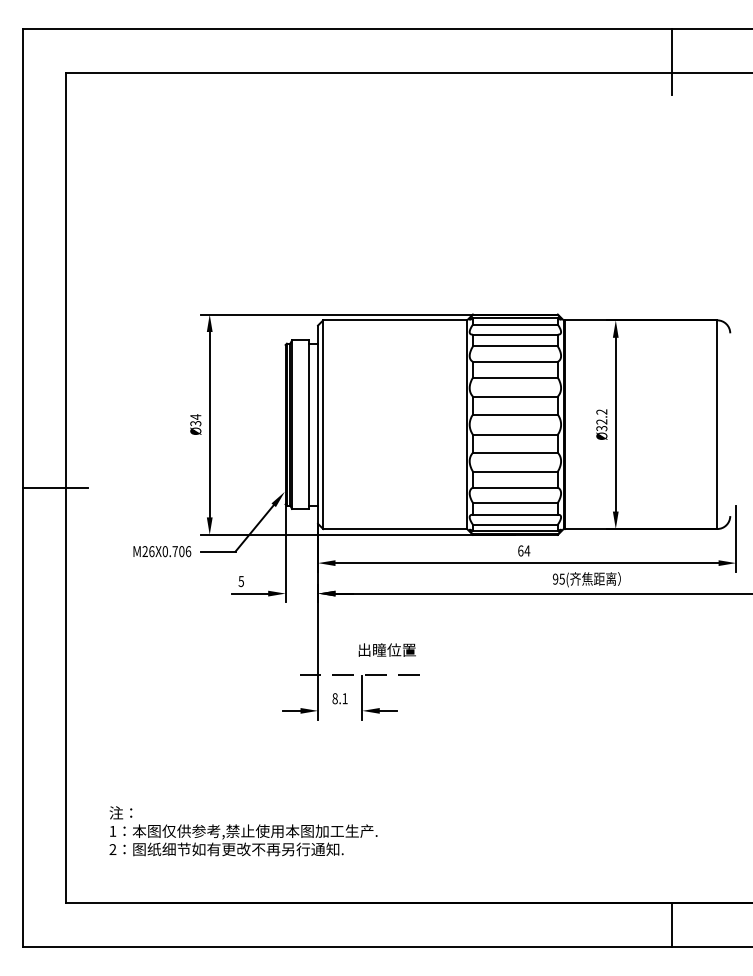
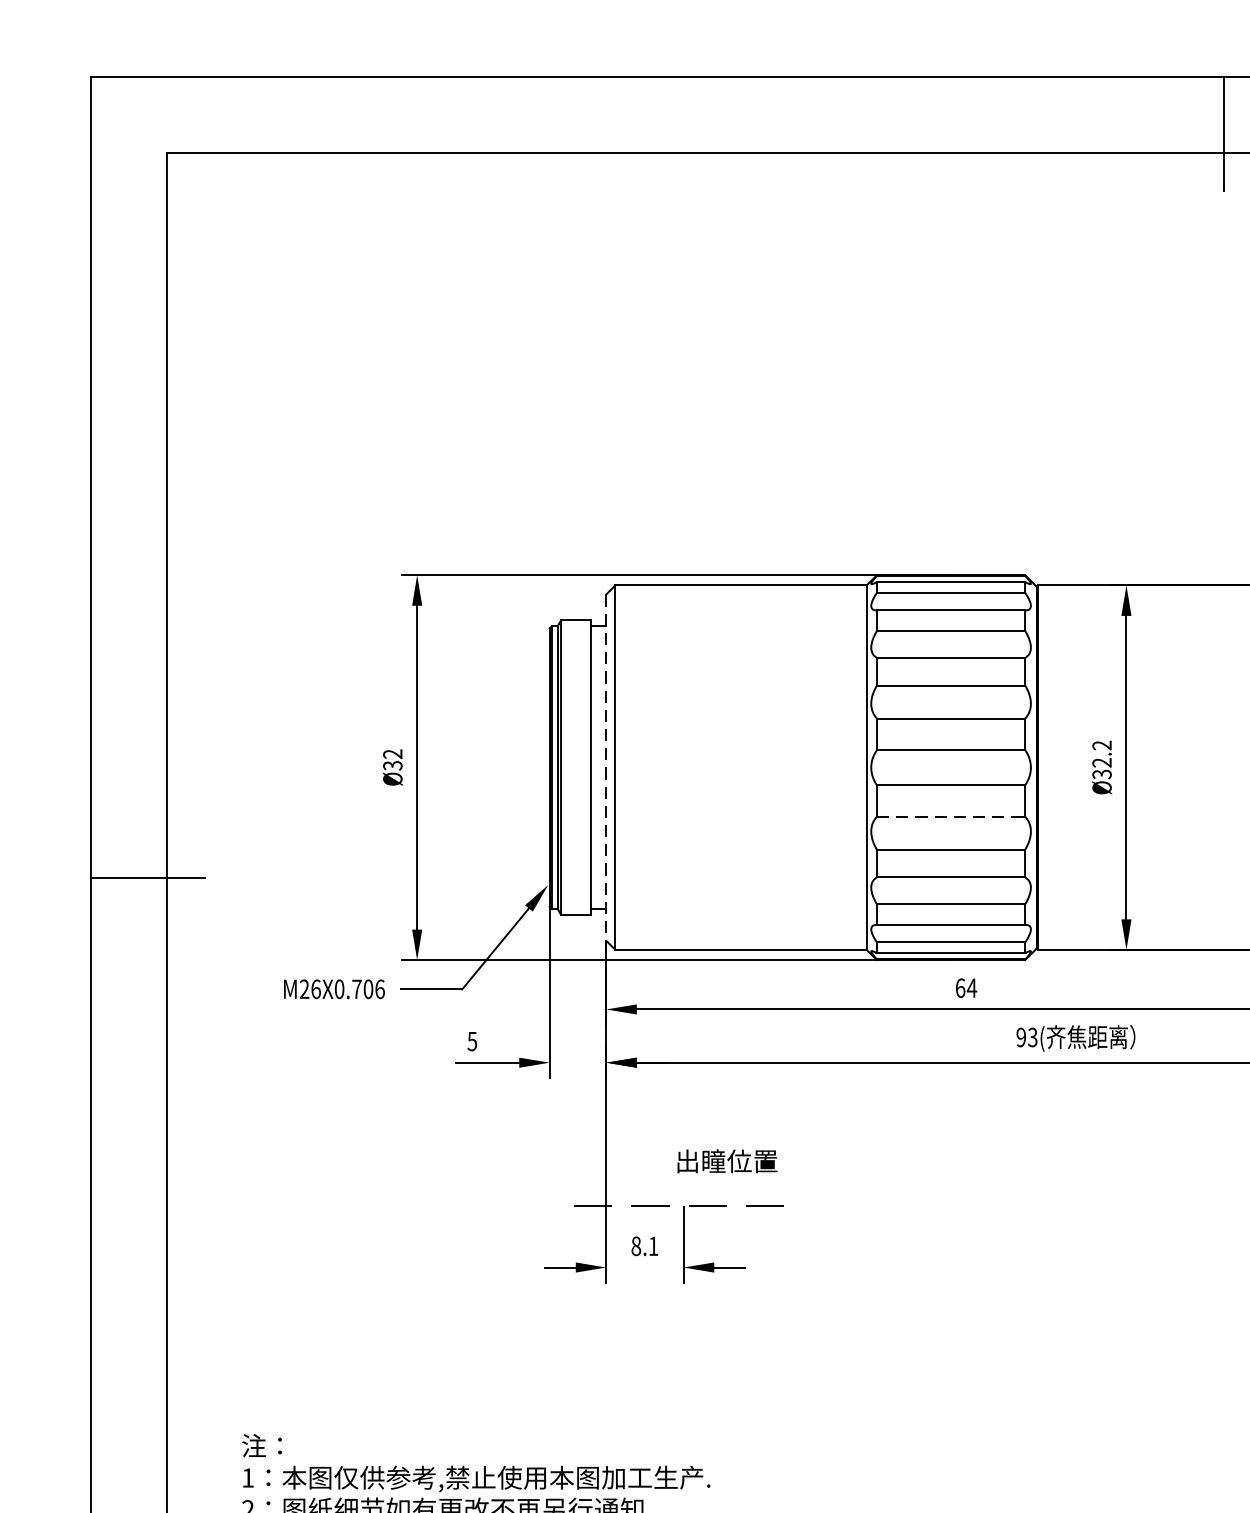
text: (195, 416) -> (392, 753), Ø34 -> Ø32
line: (318, 425) -> (607, 769), solid -> dashed
line: (515, 452) -> (951, 816), solid -> dashed
text: (561, 578) -> (1031, 1036), 95( -> 93(

